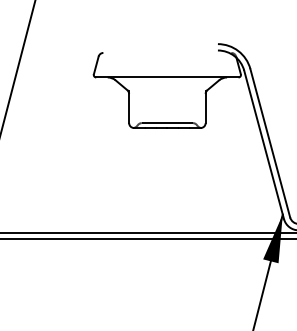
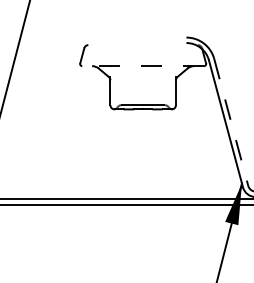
line: (166, 77) -> (142, 66), solid -> dashed
line: (270, 143) -> (231, 122), solid -> dashed

